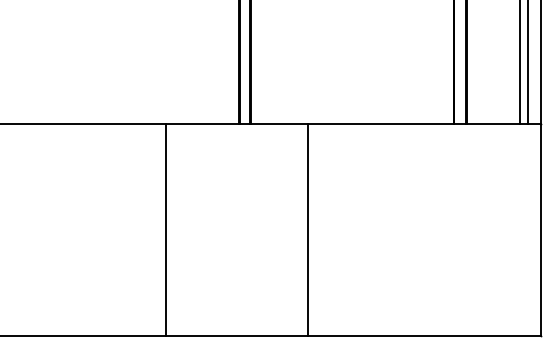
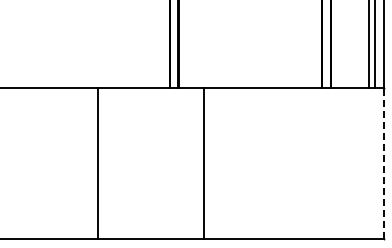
line: (541, 228) -> (384, 162), solid -> dashed
line: (166, 230) -> (98, 163), moved
line: (307, 230) -> (203, 163), moved

